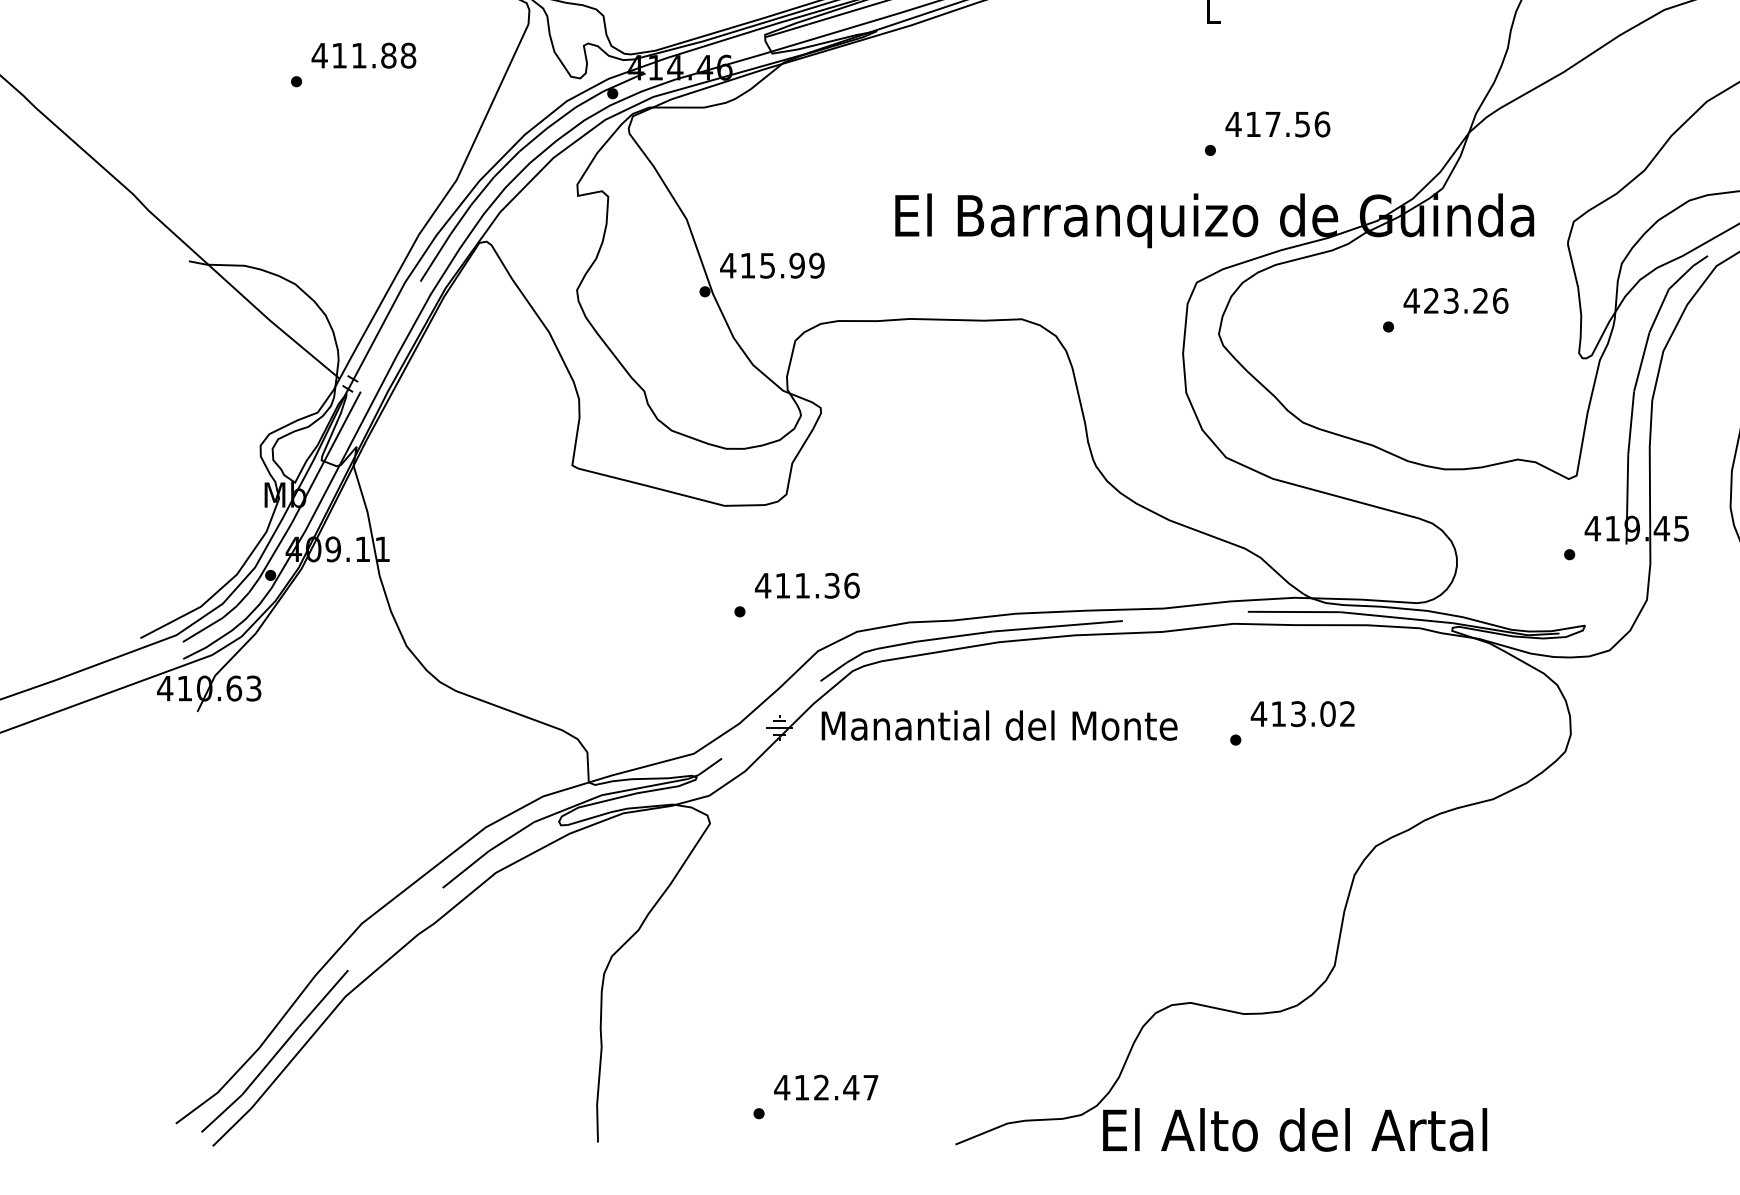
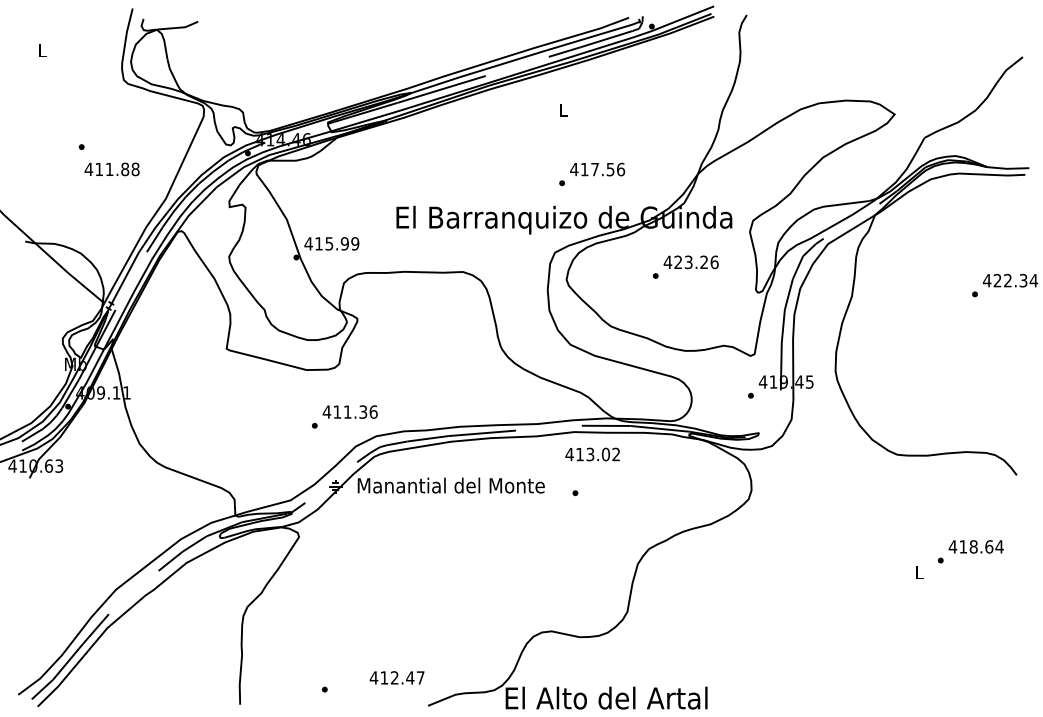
text: (362, 55) -> (111, 169), moved
text: (1302, 714) -> (592, 454), moved
text: (824, 1086) -> (396, 677), moved

